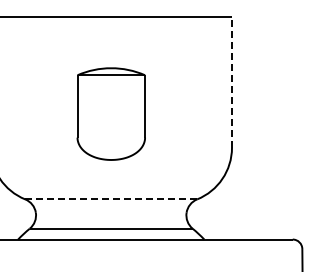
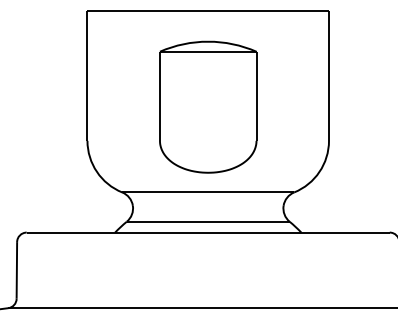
line: (232, 82) -> (329, 75), dashed -> solid
part: (111, 113) -> (208, 106), size x1.43
line: (111, 199) -> (208, 192), dashed -> solid

